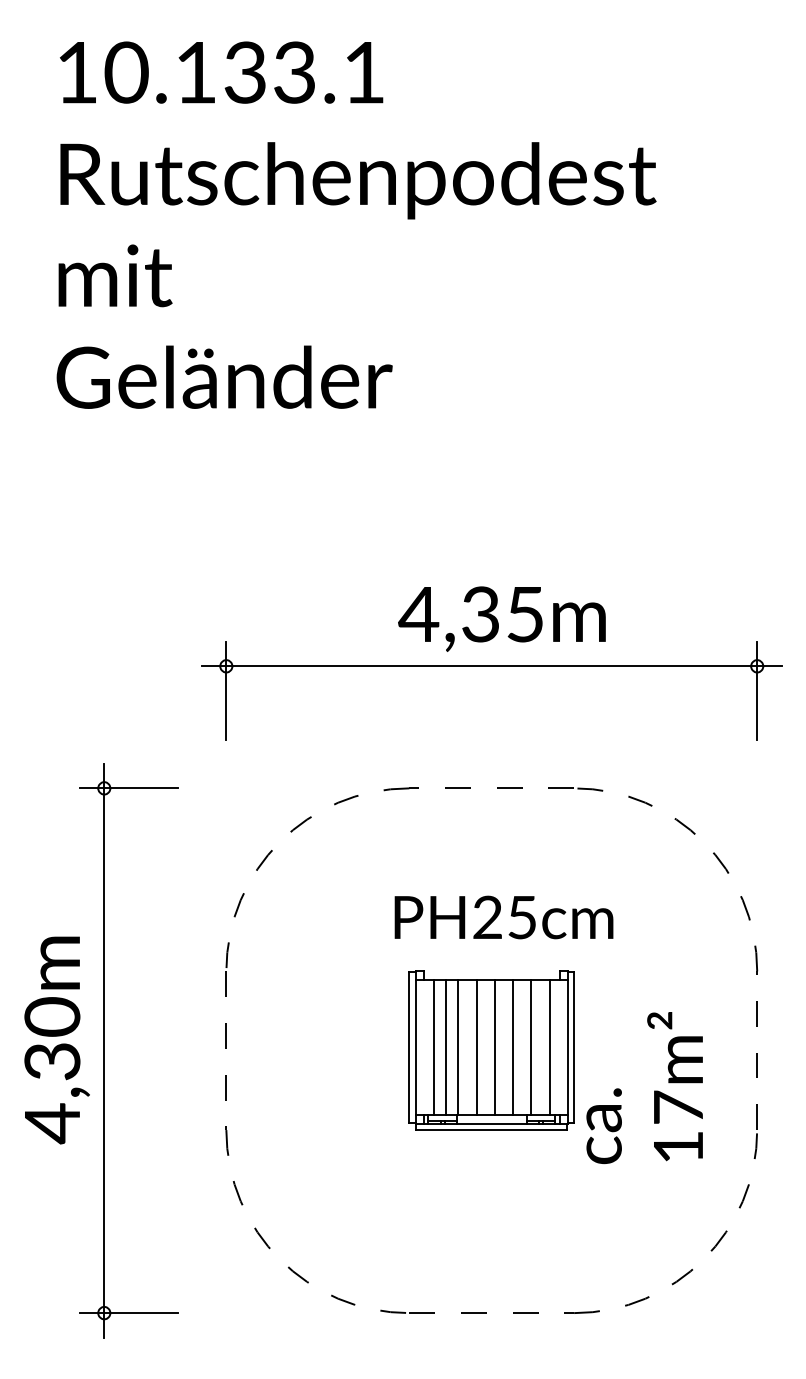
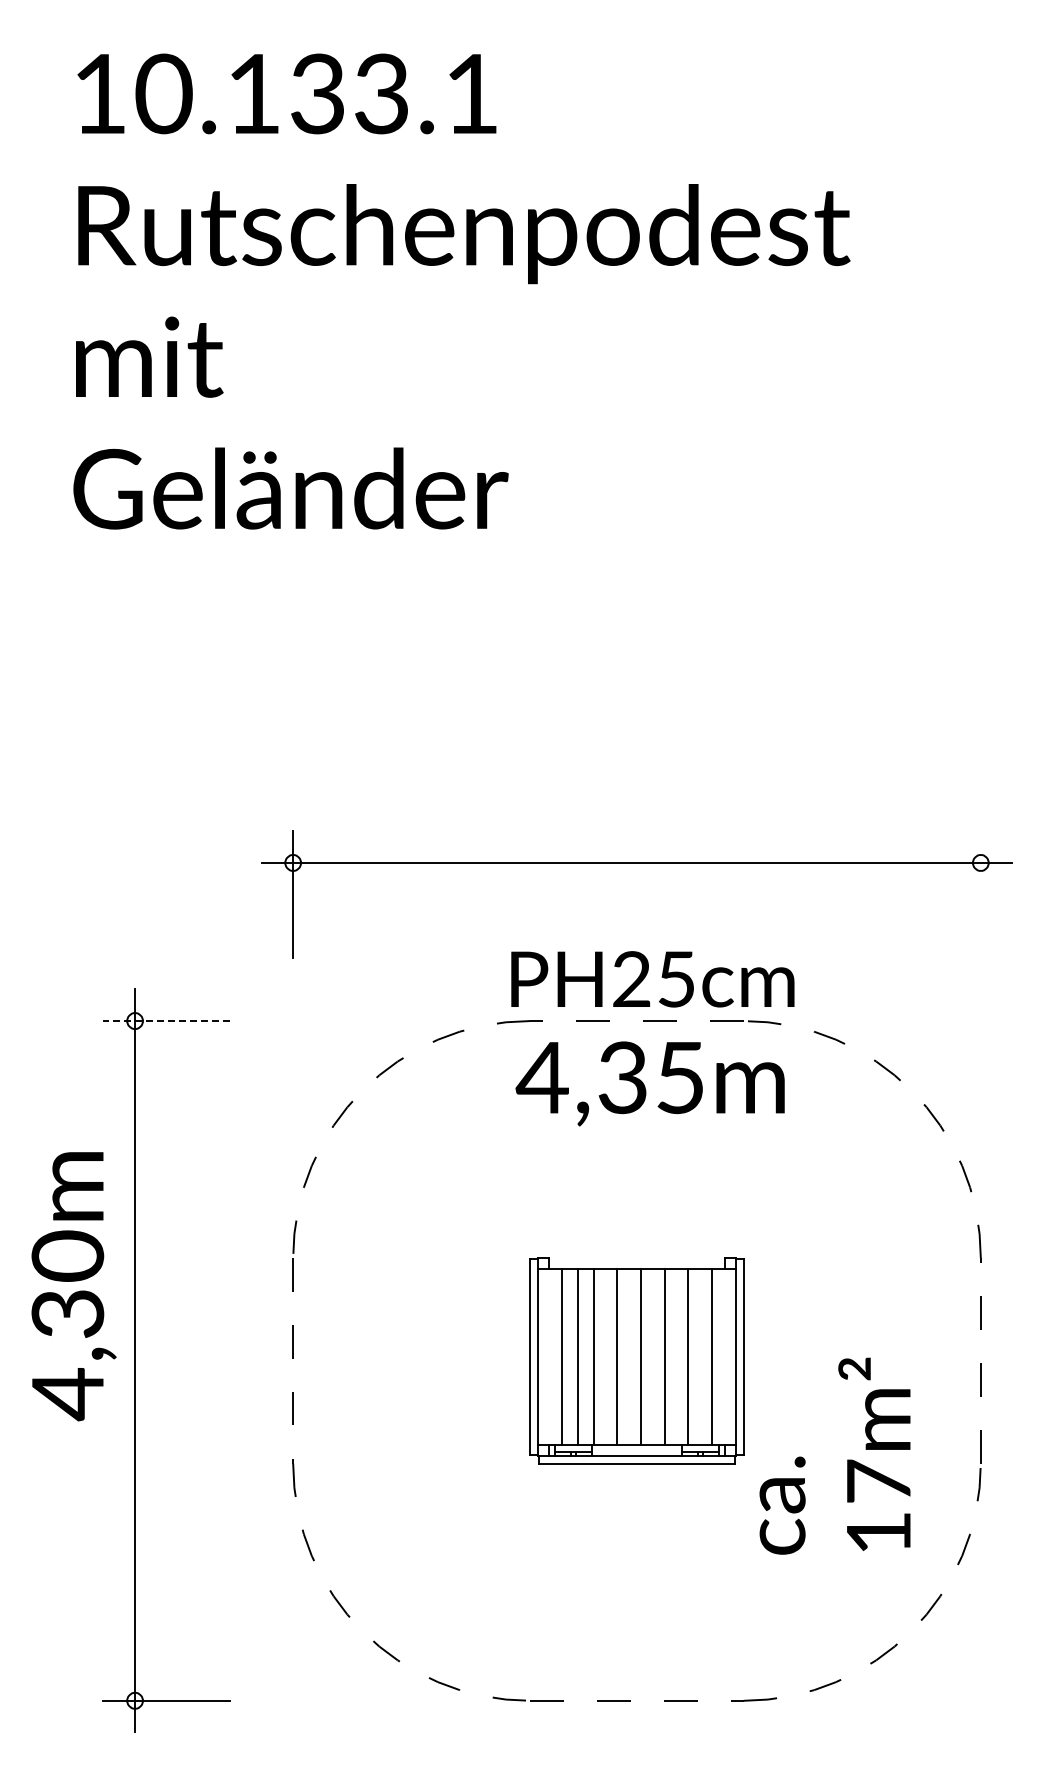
text: (501, 618) -> (649, 1083), moved
line: (756, 690) -> (980, 894), removed
line: (128, 788) -> (166, 1021), solid -> dashed
text: (503, 917) -> (652, 979), moved
text: (56, 1040) -> (73, 1286), moved
text: (644, 1087) -> (834, 1455), moved

